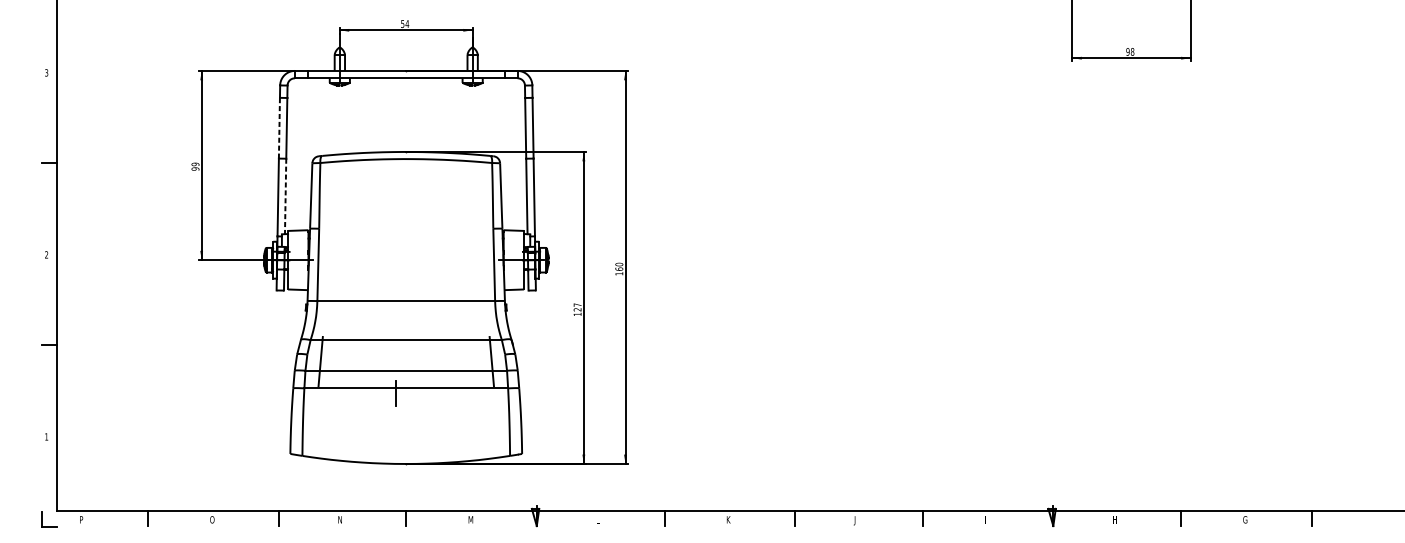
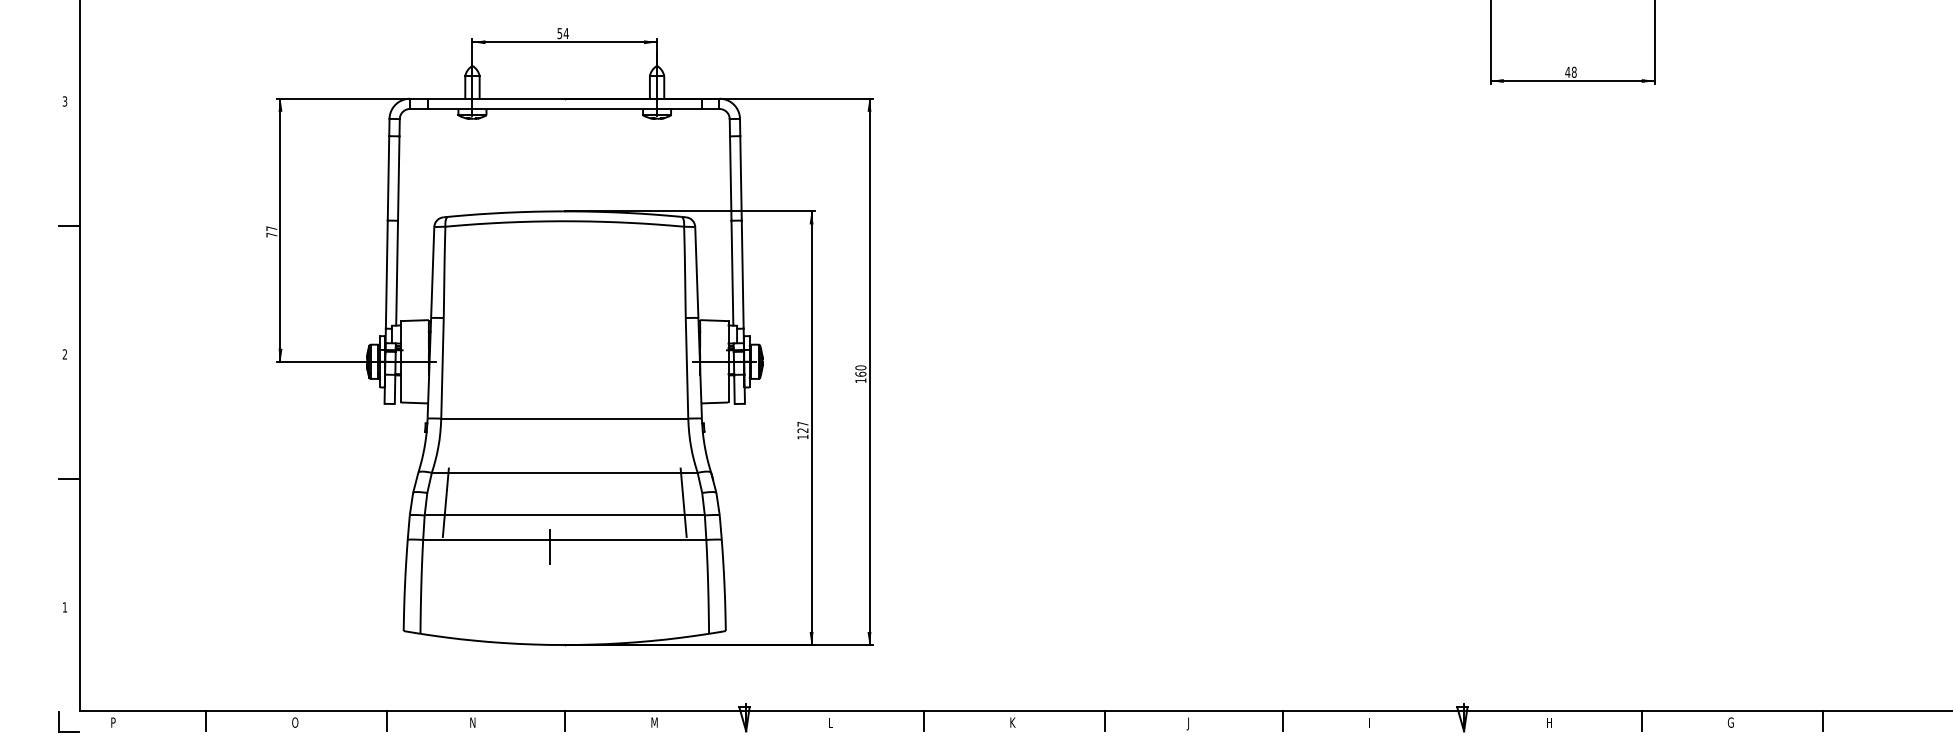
text: (1127, 51) -> (1567, 71), 98 -> 48
line: (279, 127) -> (388, 177), dashed -> solid
text: (195, 166) -> (271, 231), 99 -> 77
line: (285, 196) -> (397, 273), dashed -> solid

